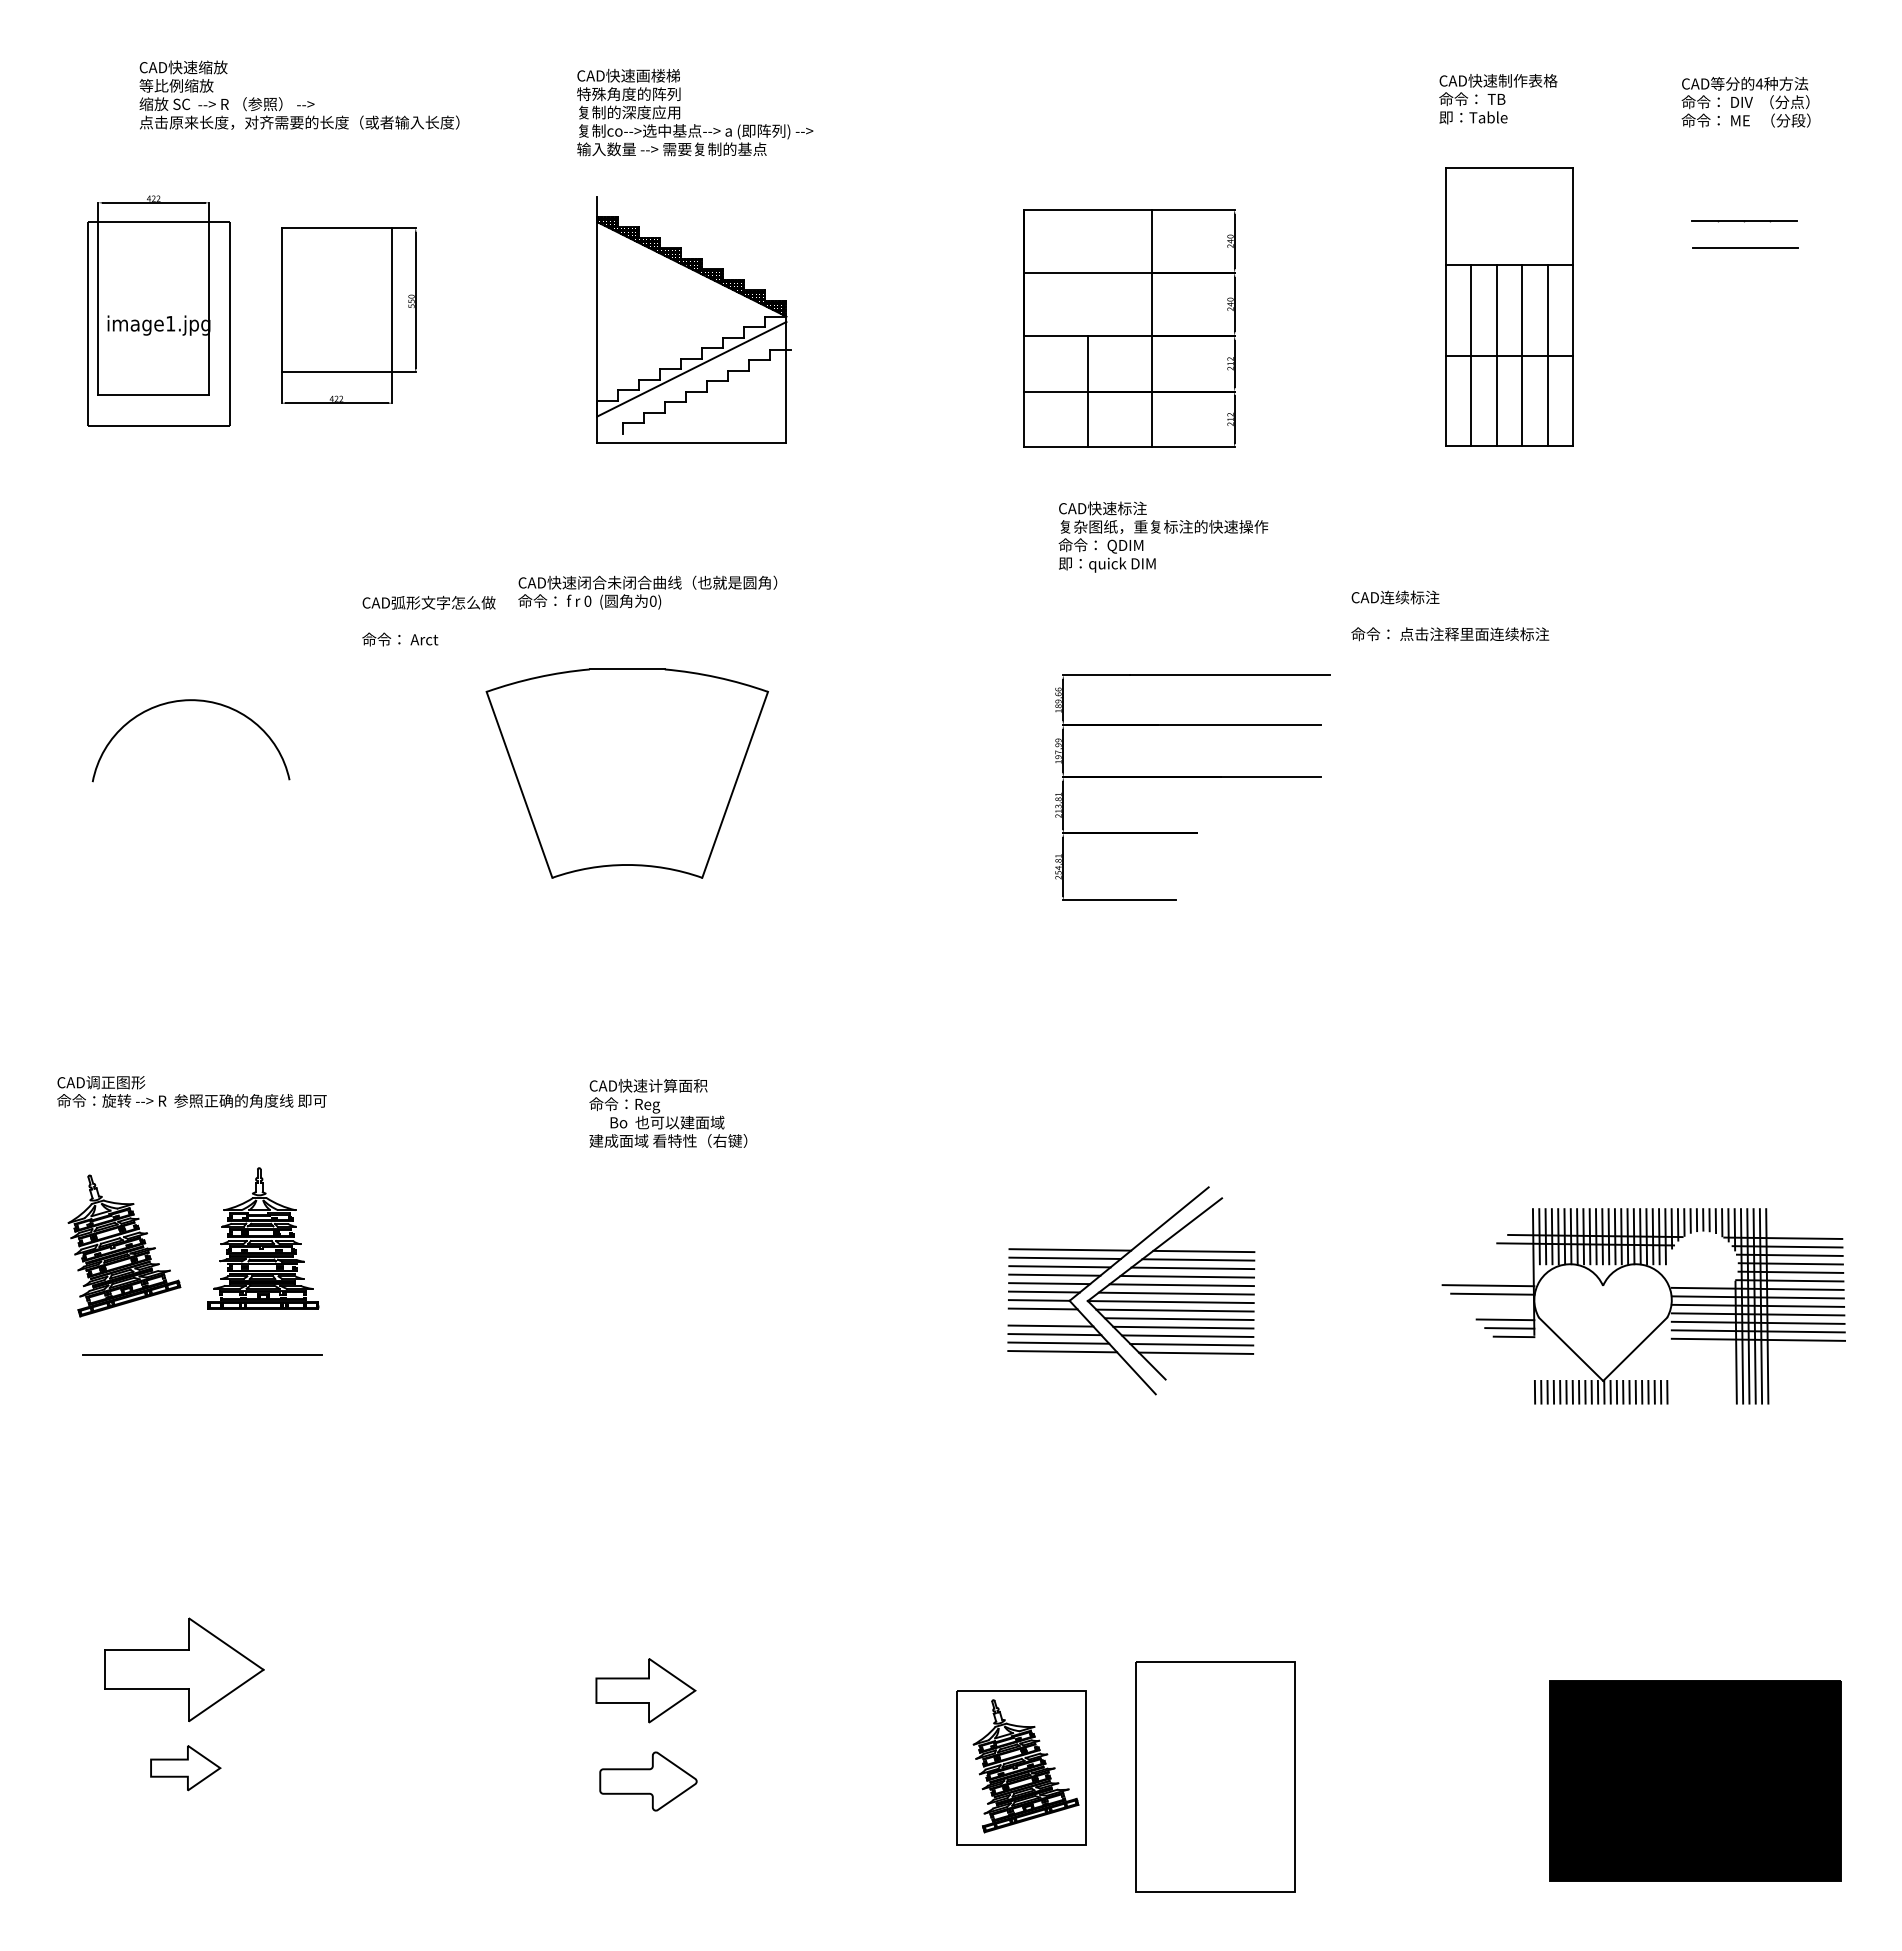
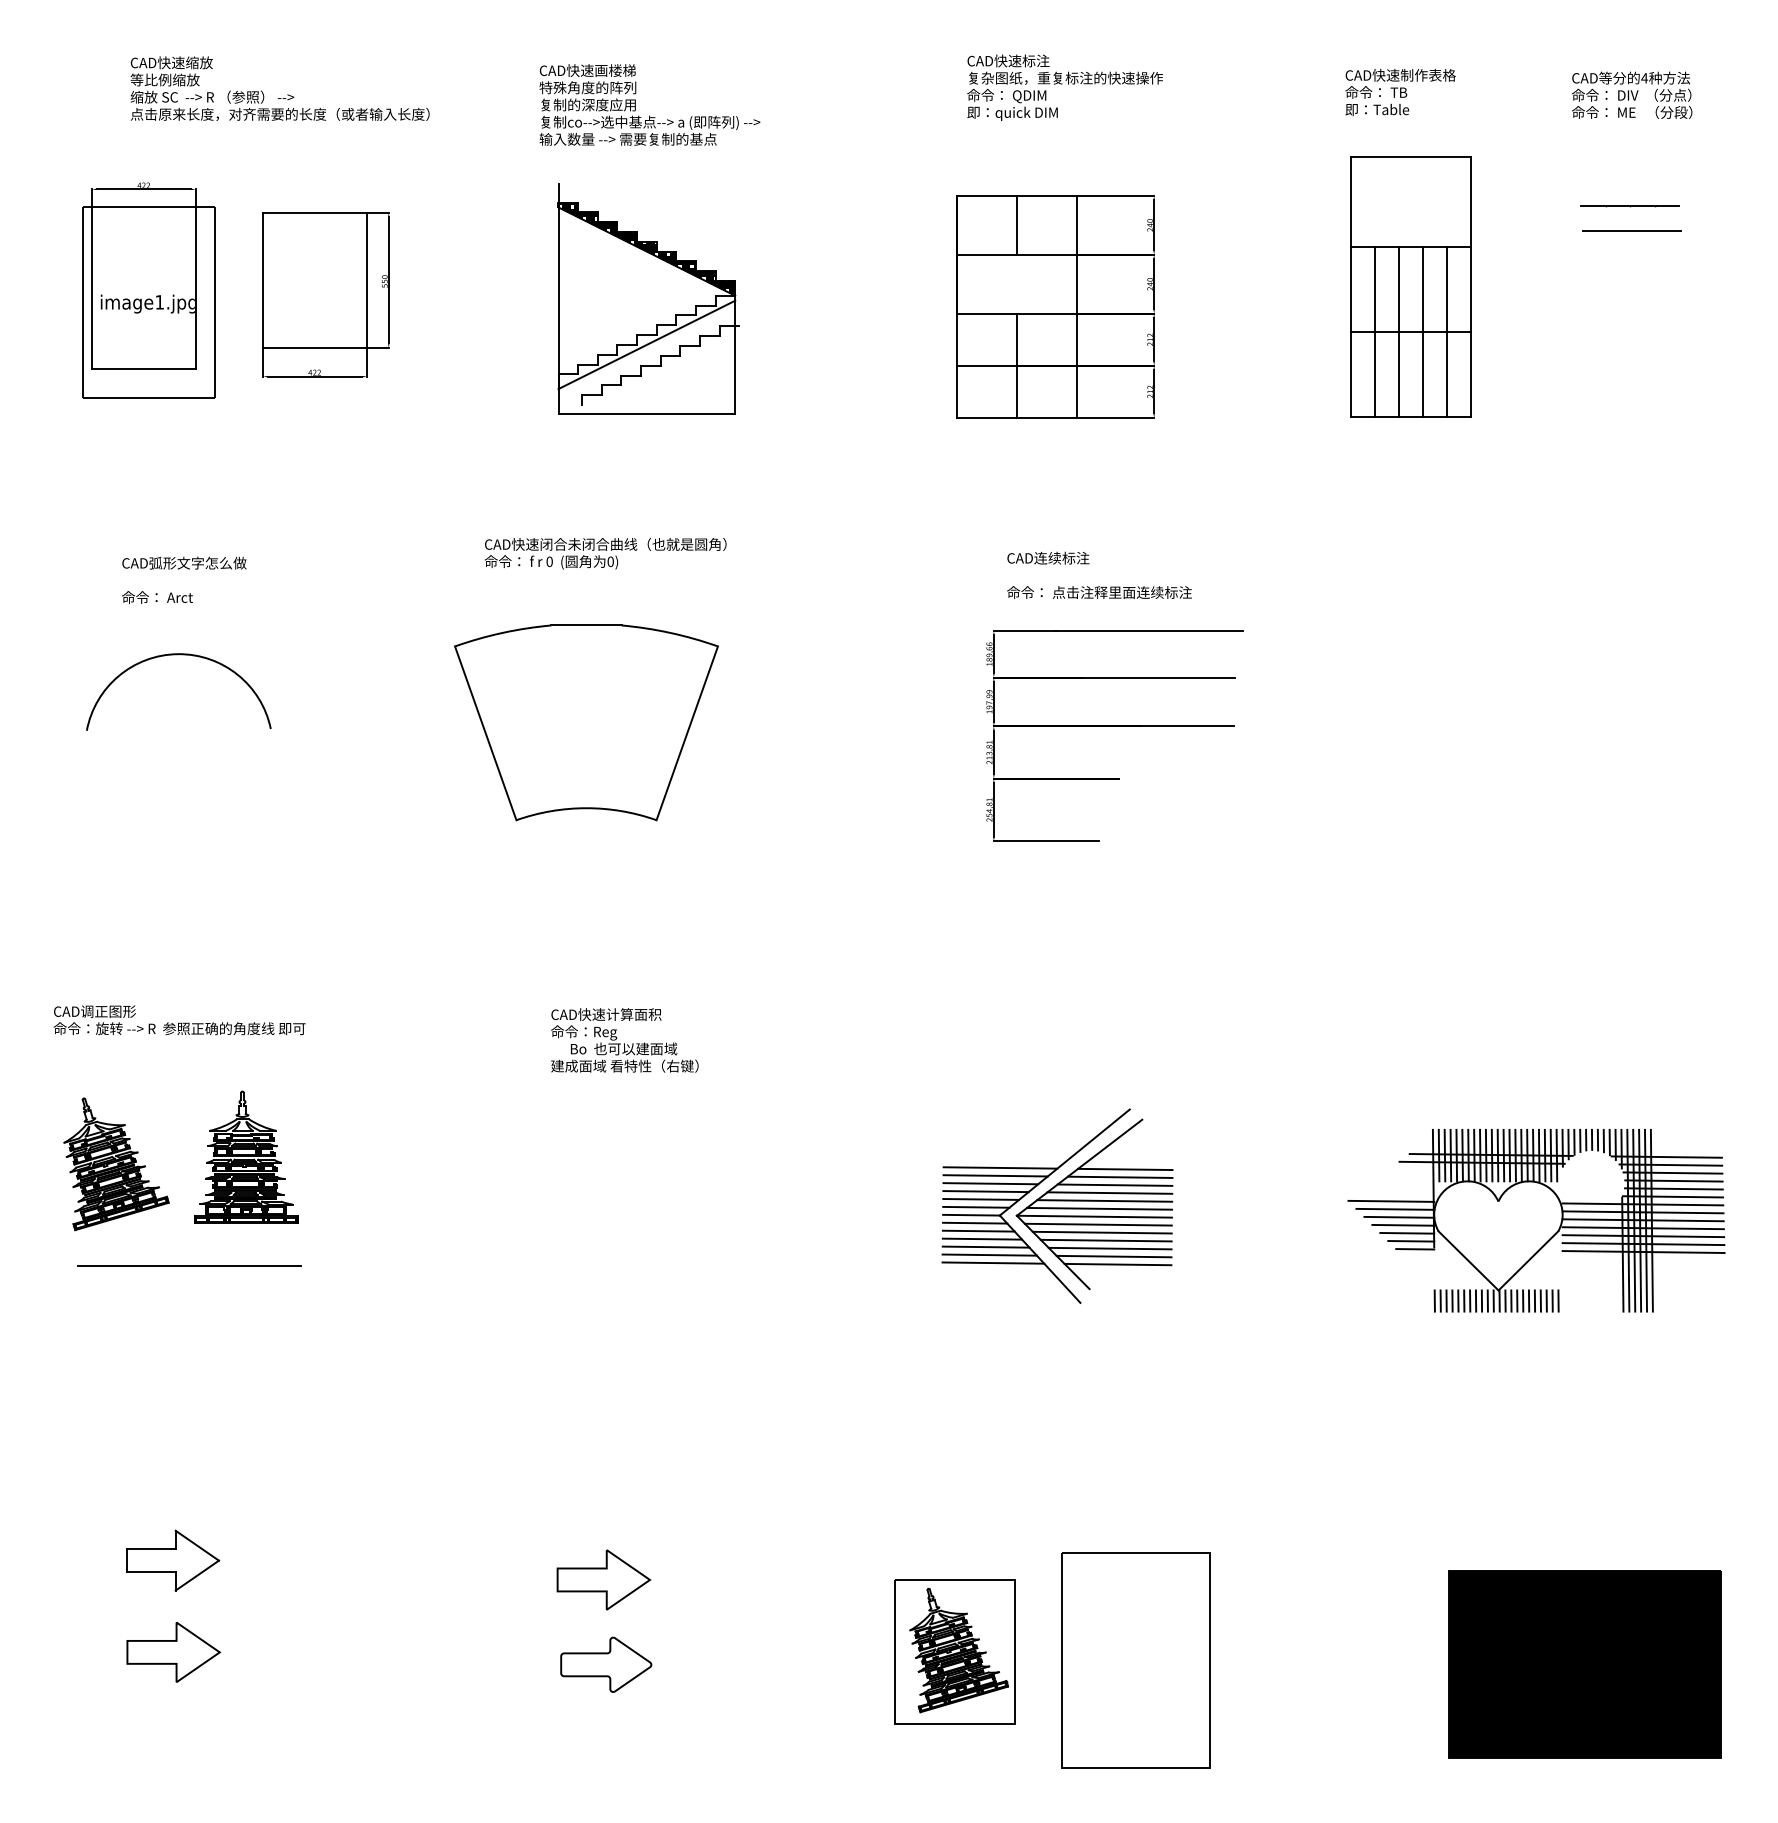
line: (1088, 240) -> (1017, 224), added
text: (1163, 536) -> (1065, 87), moved
text: (1450, 615) -> (1099, 575), moved
text: (428, 620) -> (183, 579), moved
line: (1496, 1302) -> (1398, 1217), added
line: (1501, 1310) -> (1403, 1224), added
line: (1046, 1317) -> (978, 1231), added
part: (184, 1670) -> (172, 1561), size x0.62
part: (185, 1767) -> (173, 1651), size x1.43

